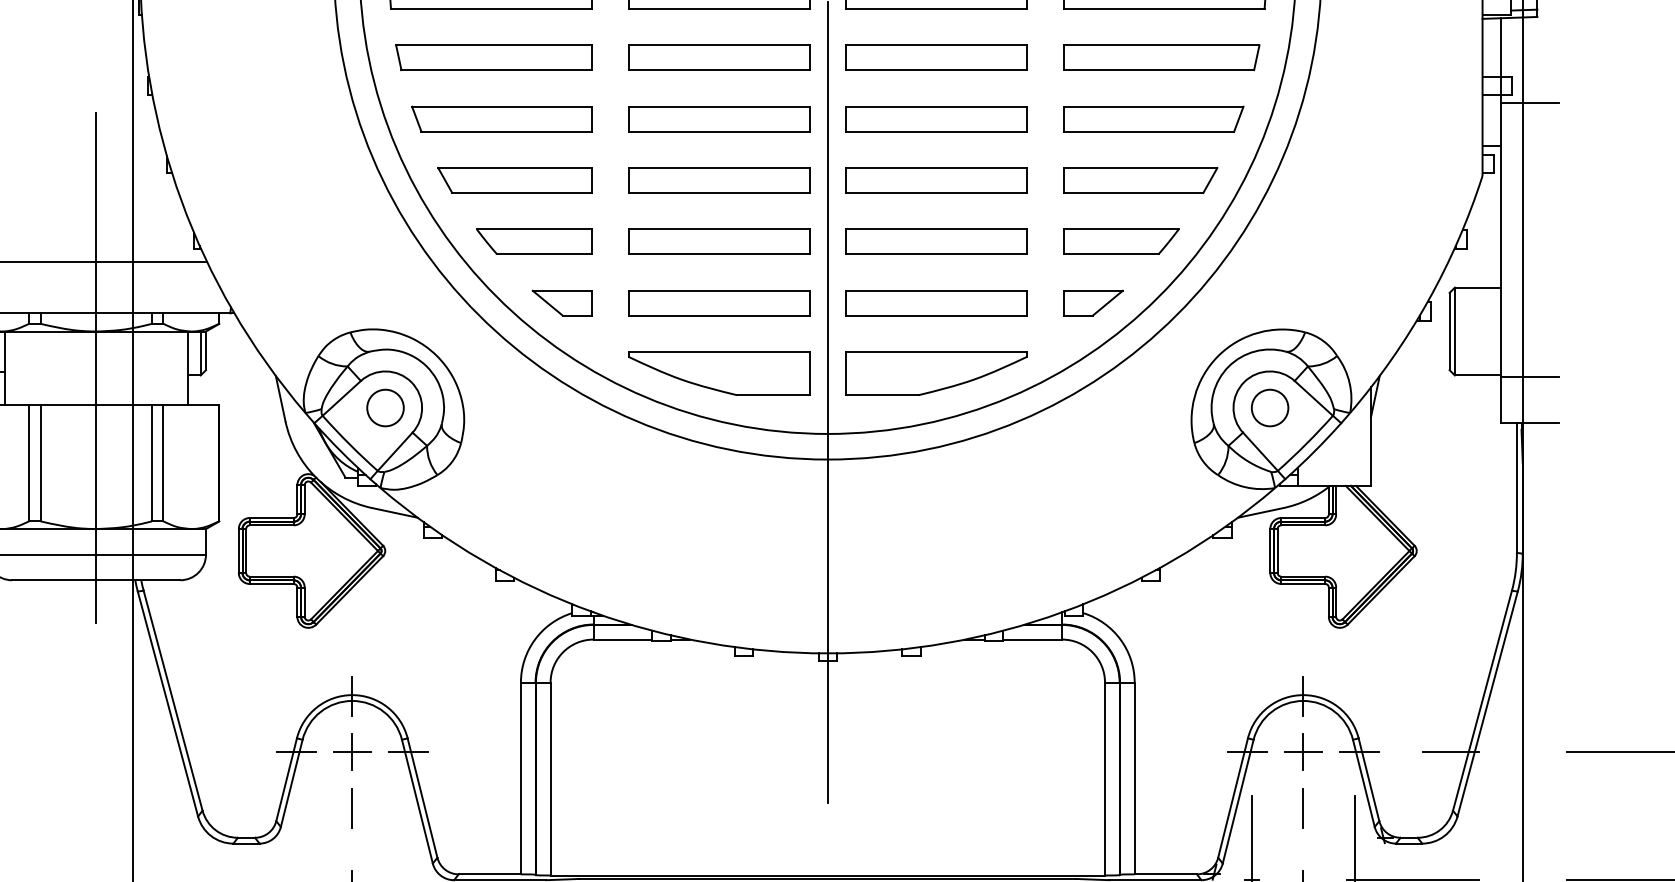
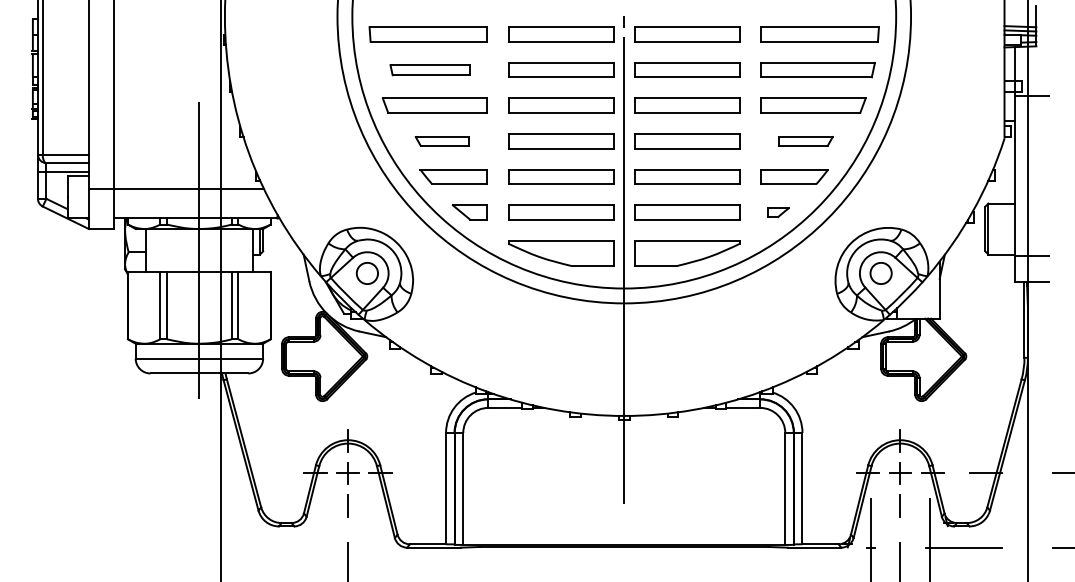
part: (492, 58) -> (429, 70), size x0.7
part: (514, 180) -> (442, 141), size x0.6
part: (1139, 180) -> (805, 141), size x0.6
part: (1093, 303) -> (778, 212), size x0.6

